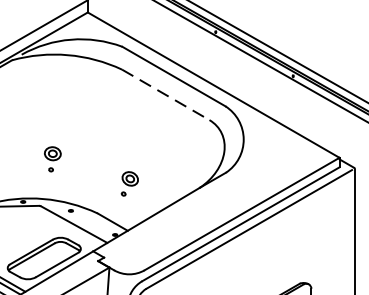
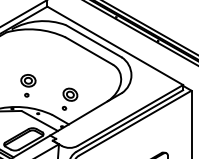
line: (165, 95) -> (89, 51), dashed -> solid
part: (52, 158) -> (28, 85), size x1.67
part: (128, 182) -> (69, 98), size x1.67

